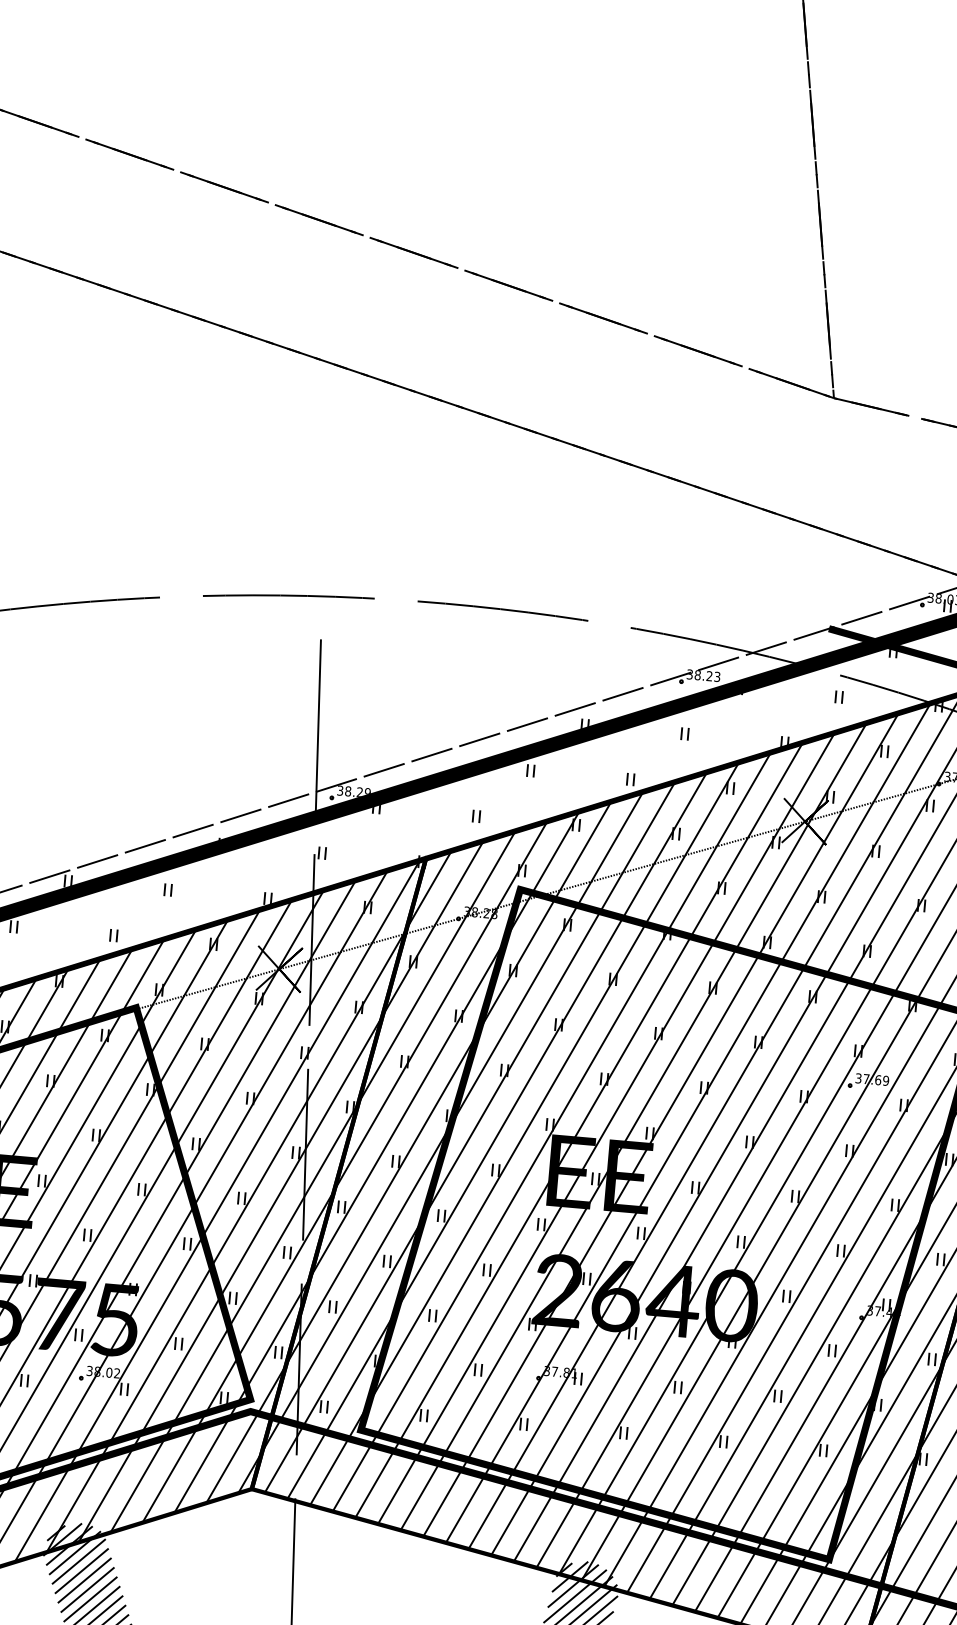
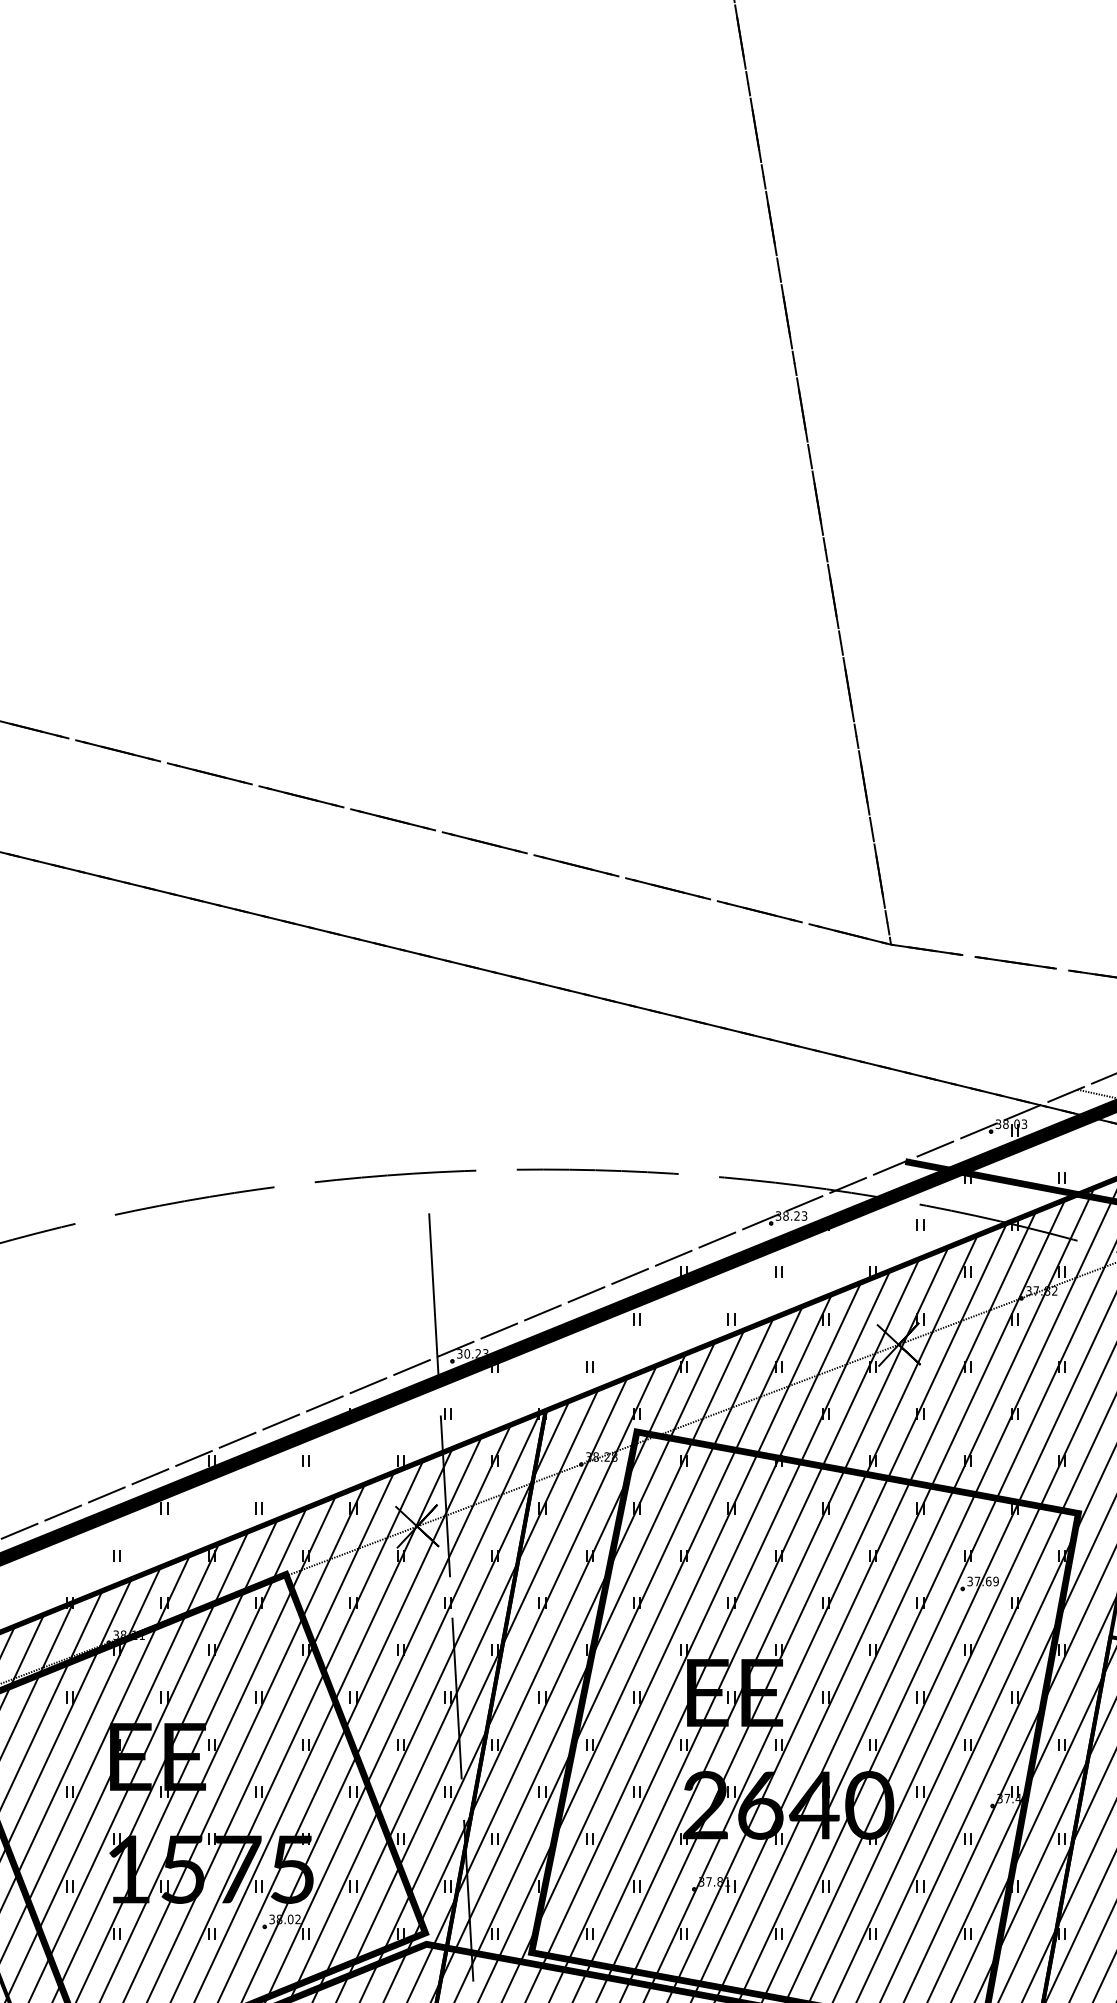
text: (358, 791) -> (476, 1353), 38.29 -> 30.23

